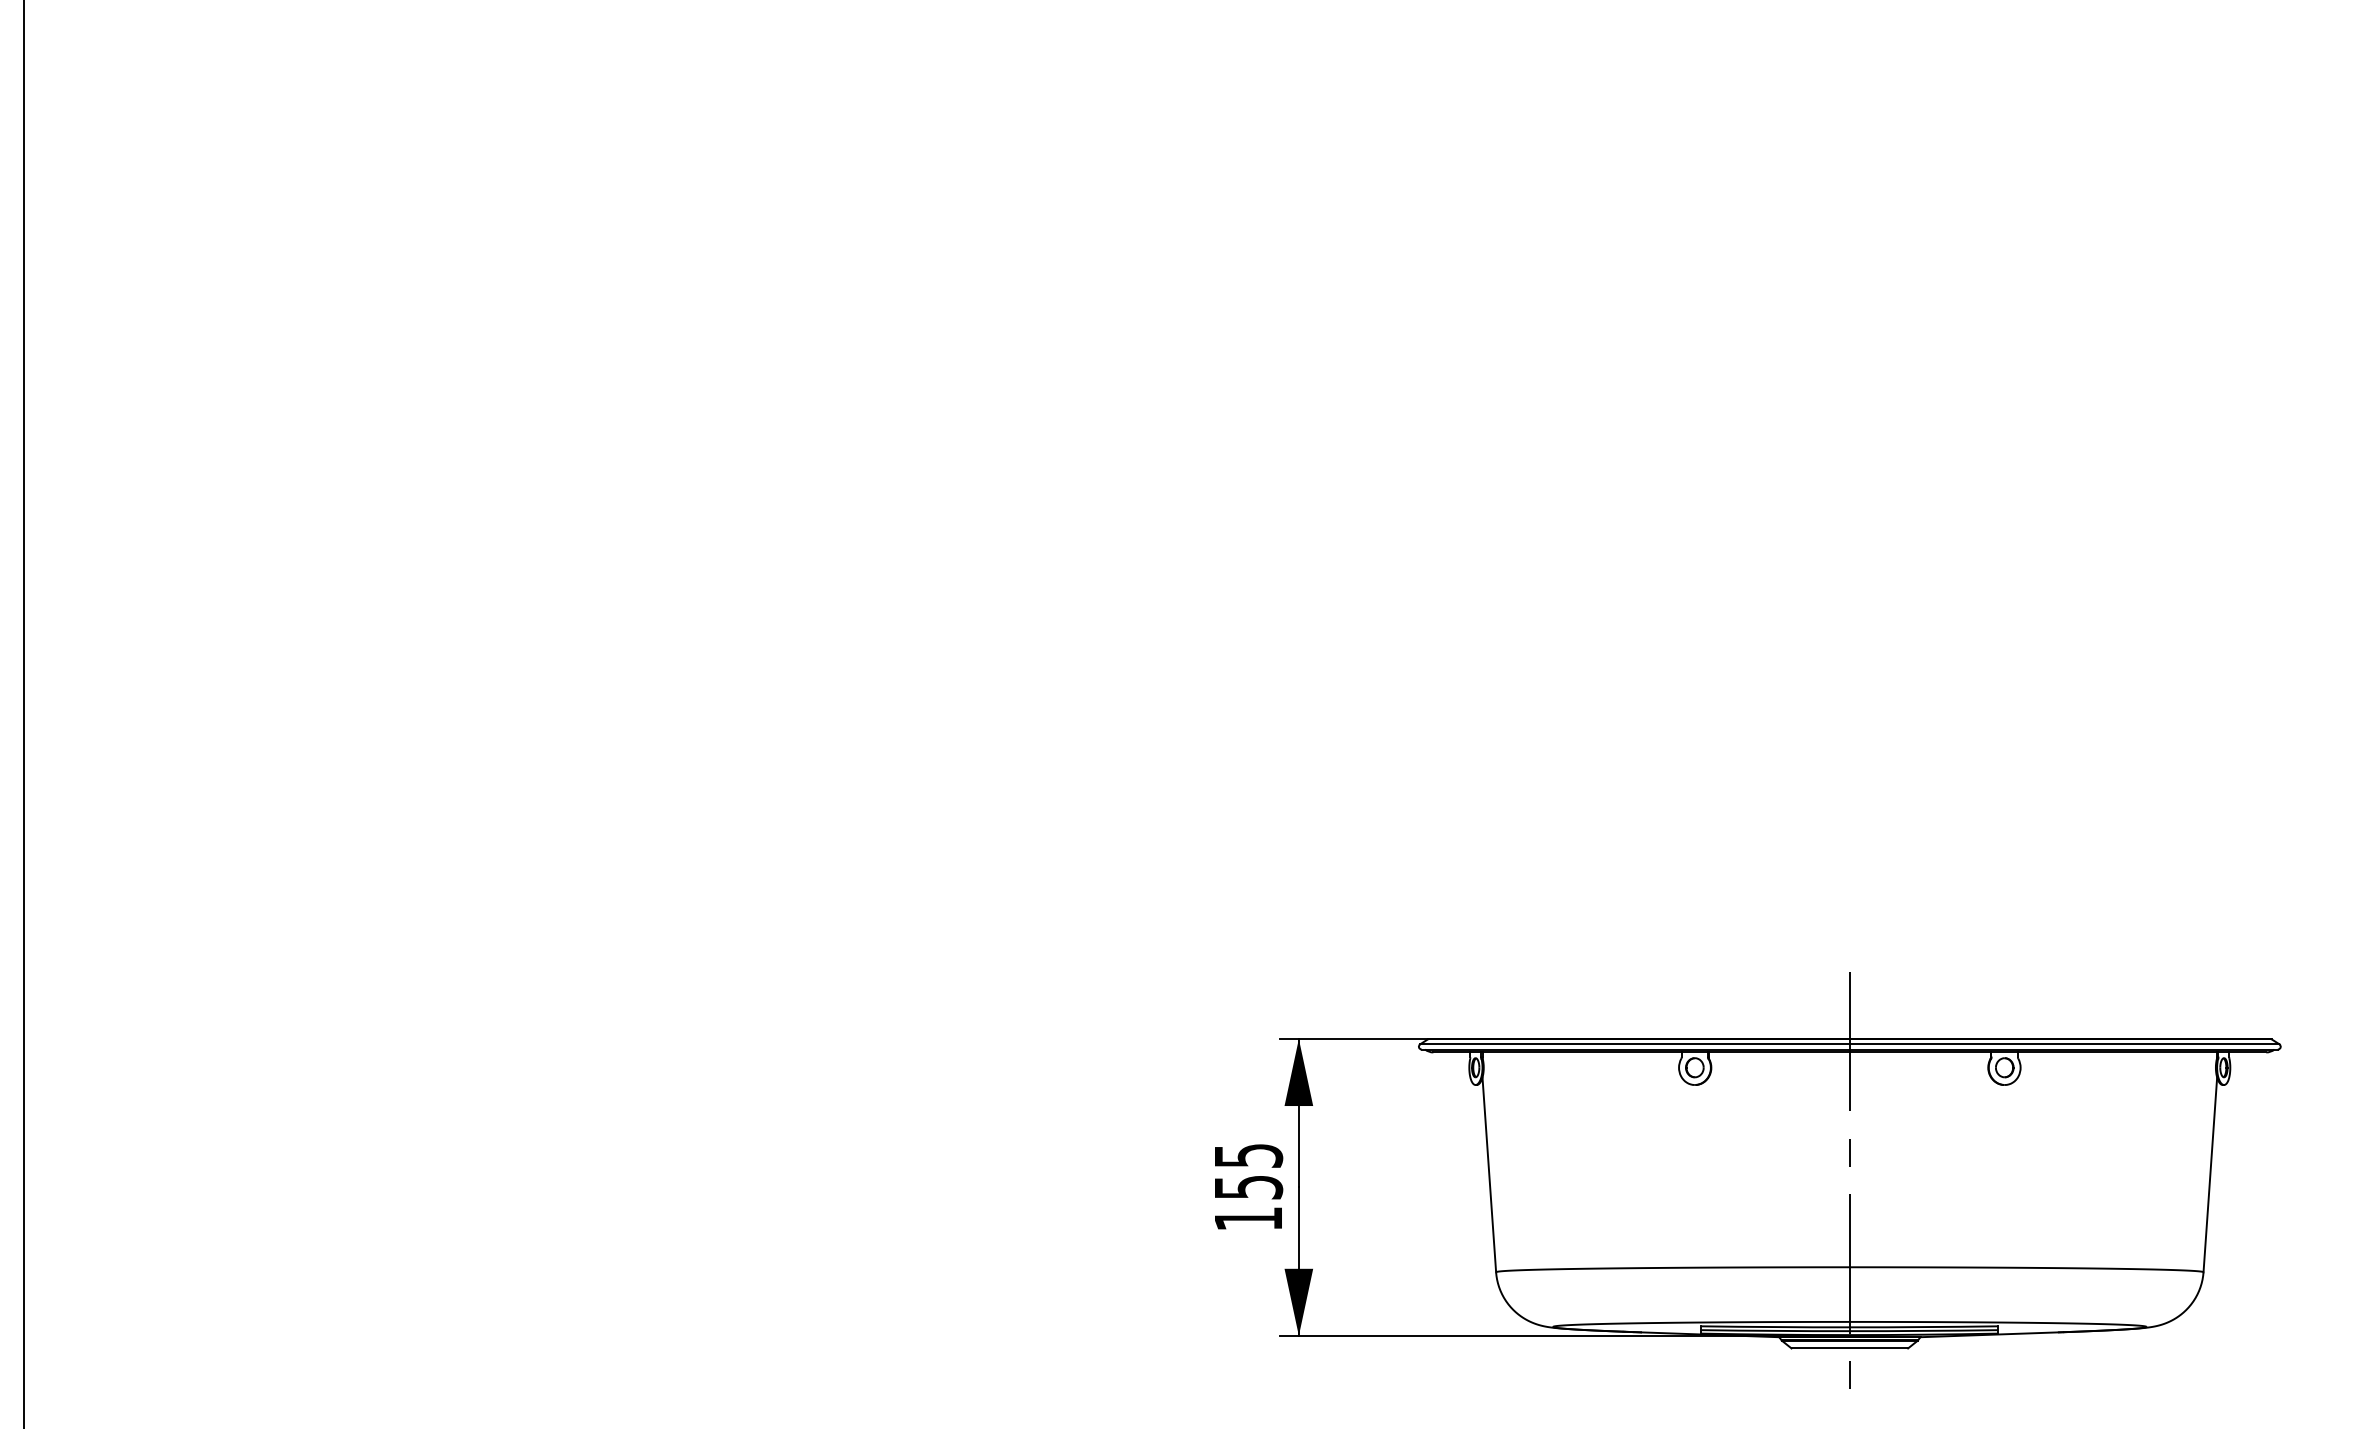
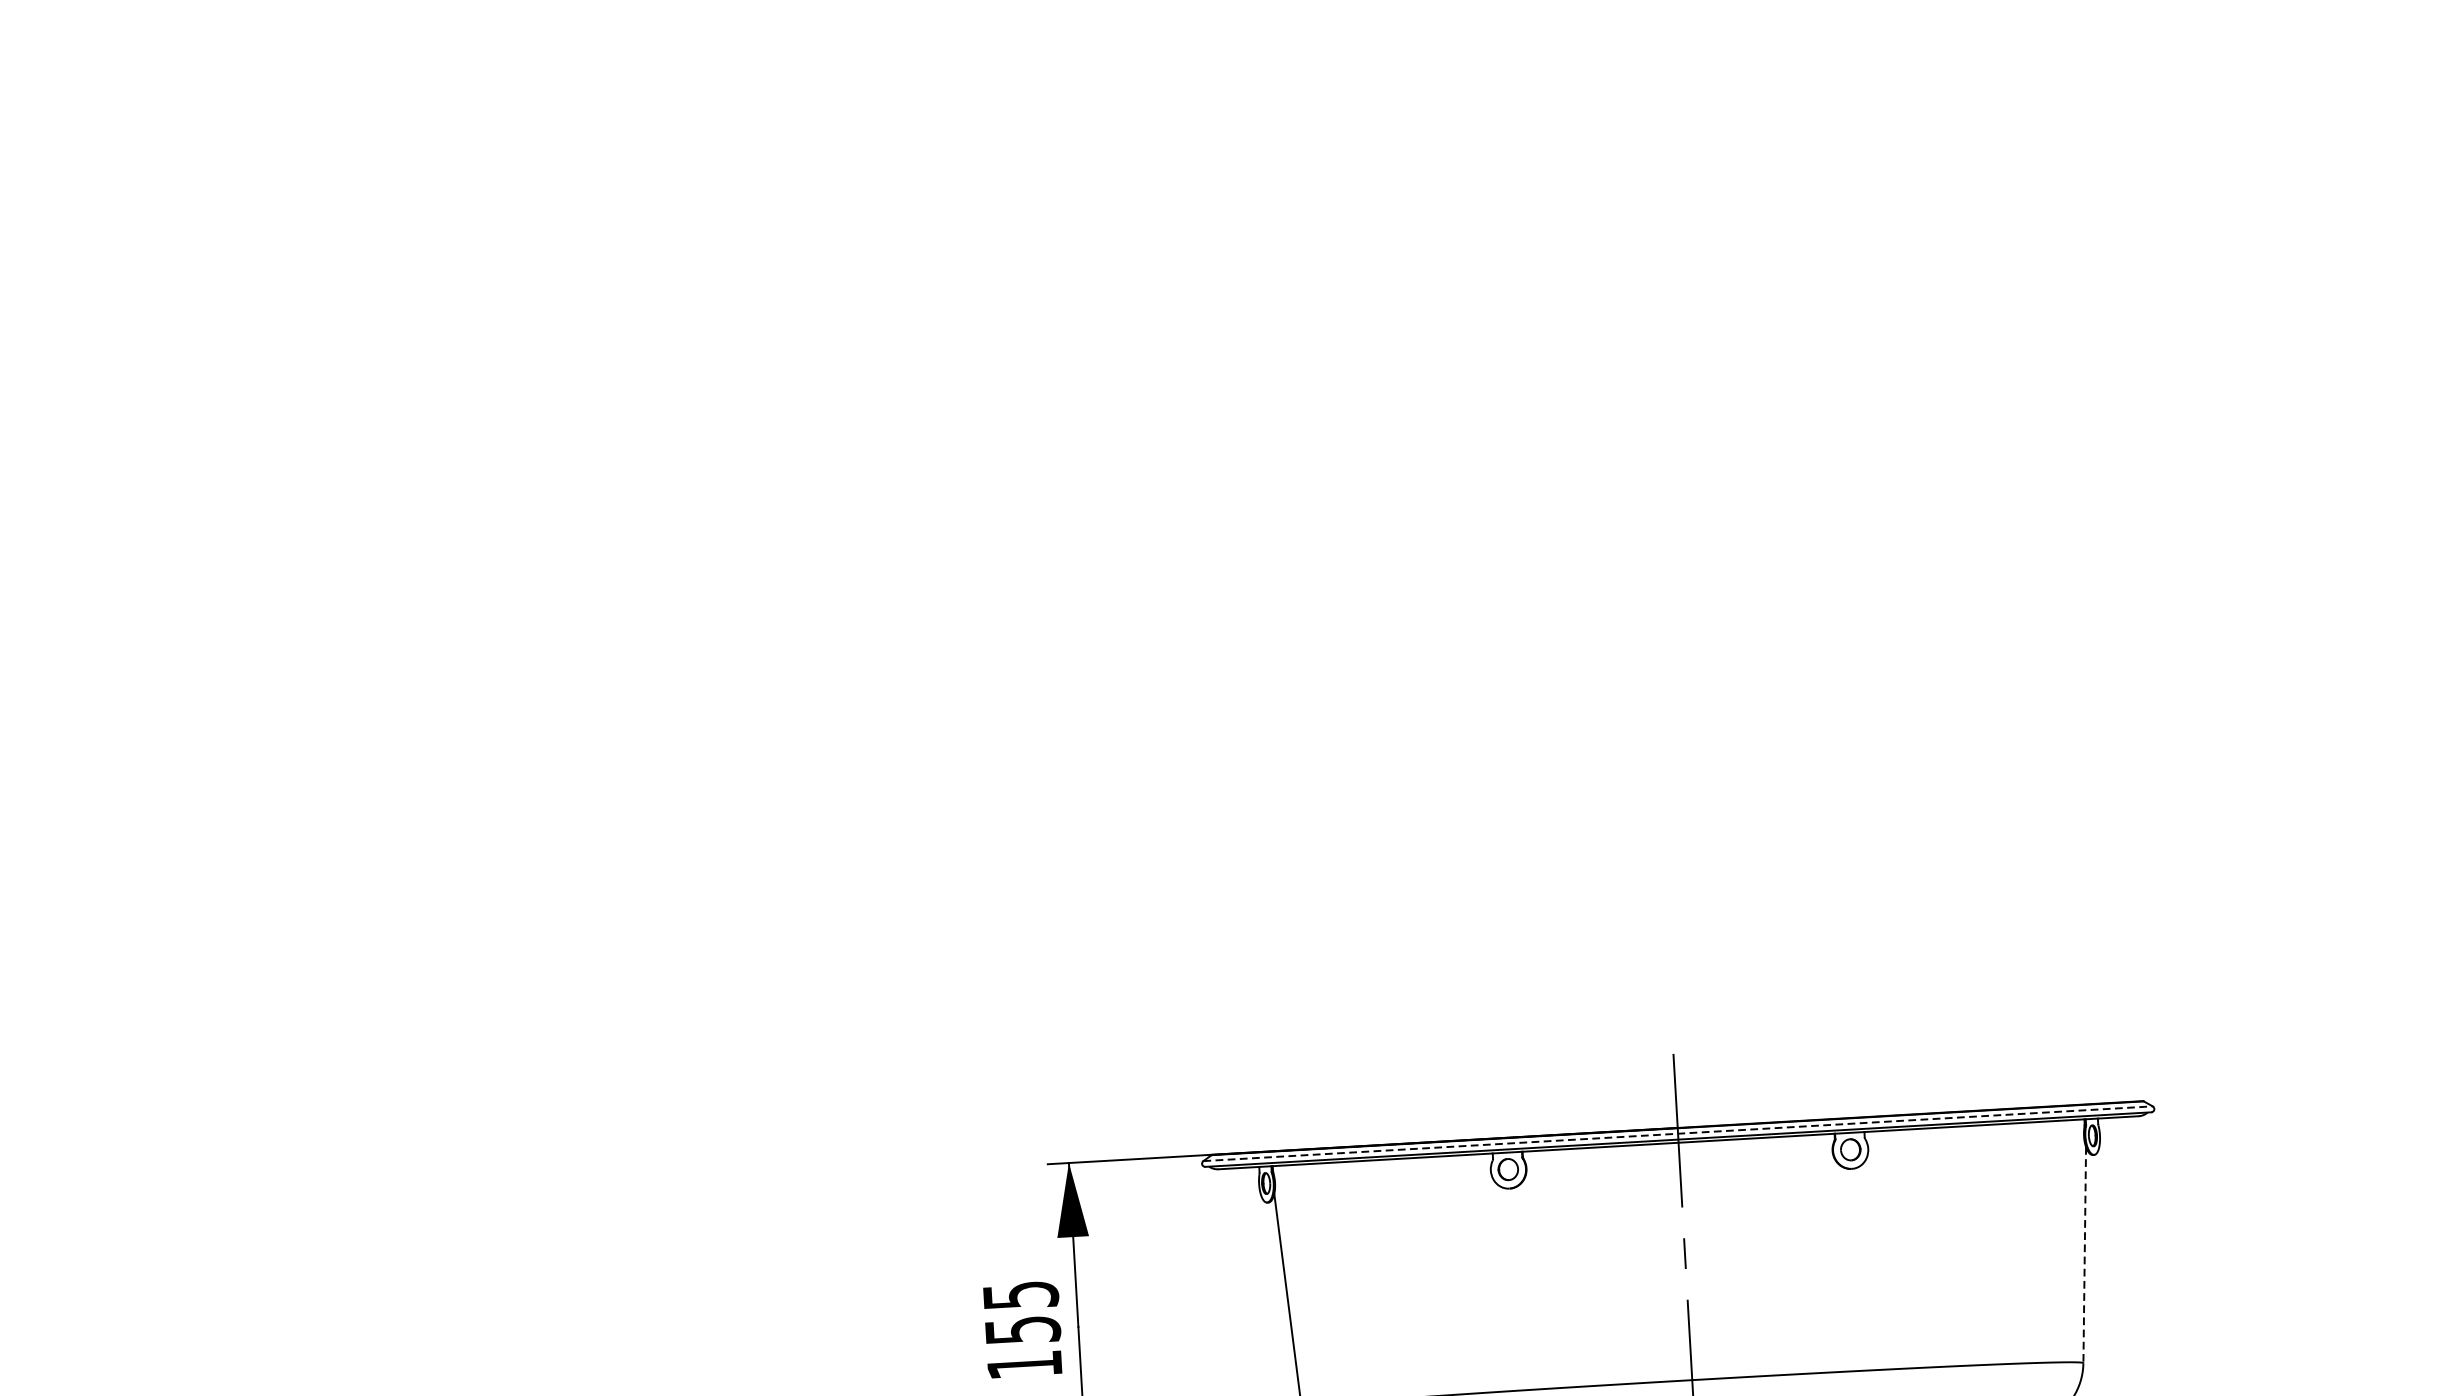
line: (1849, 1044) -> (1677, 1134), solid -> dashed
line: (2210, 1174) -> (2084, 1254), solid -> dashed

